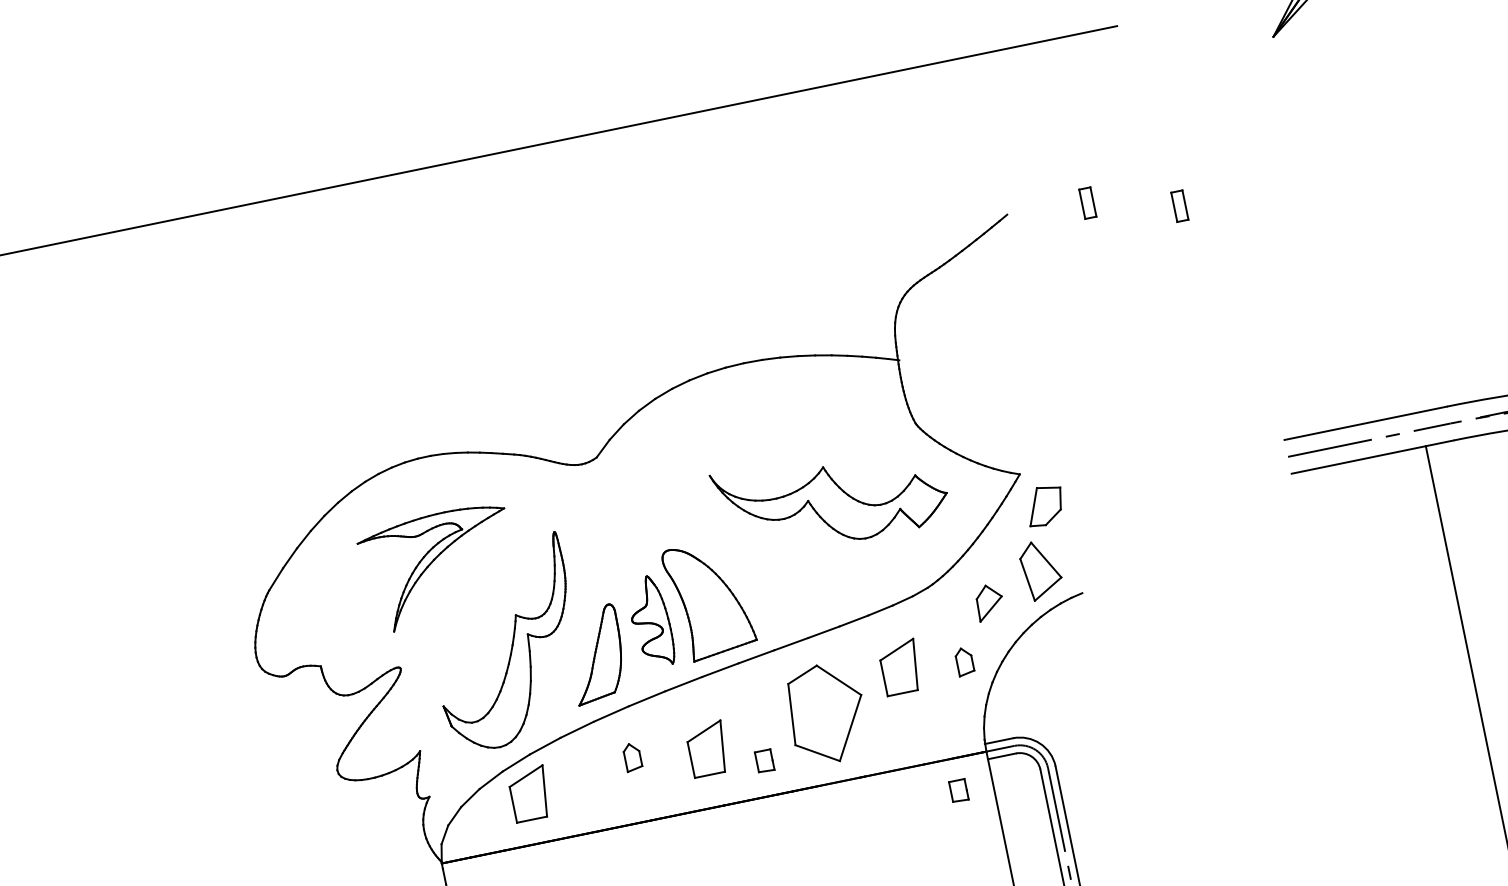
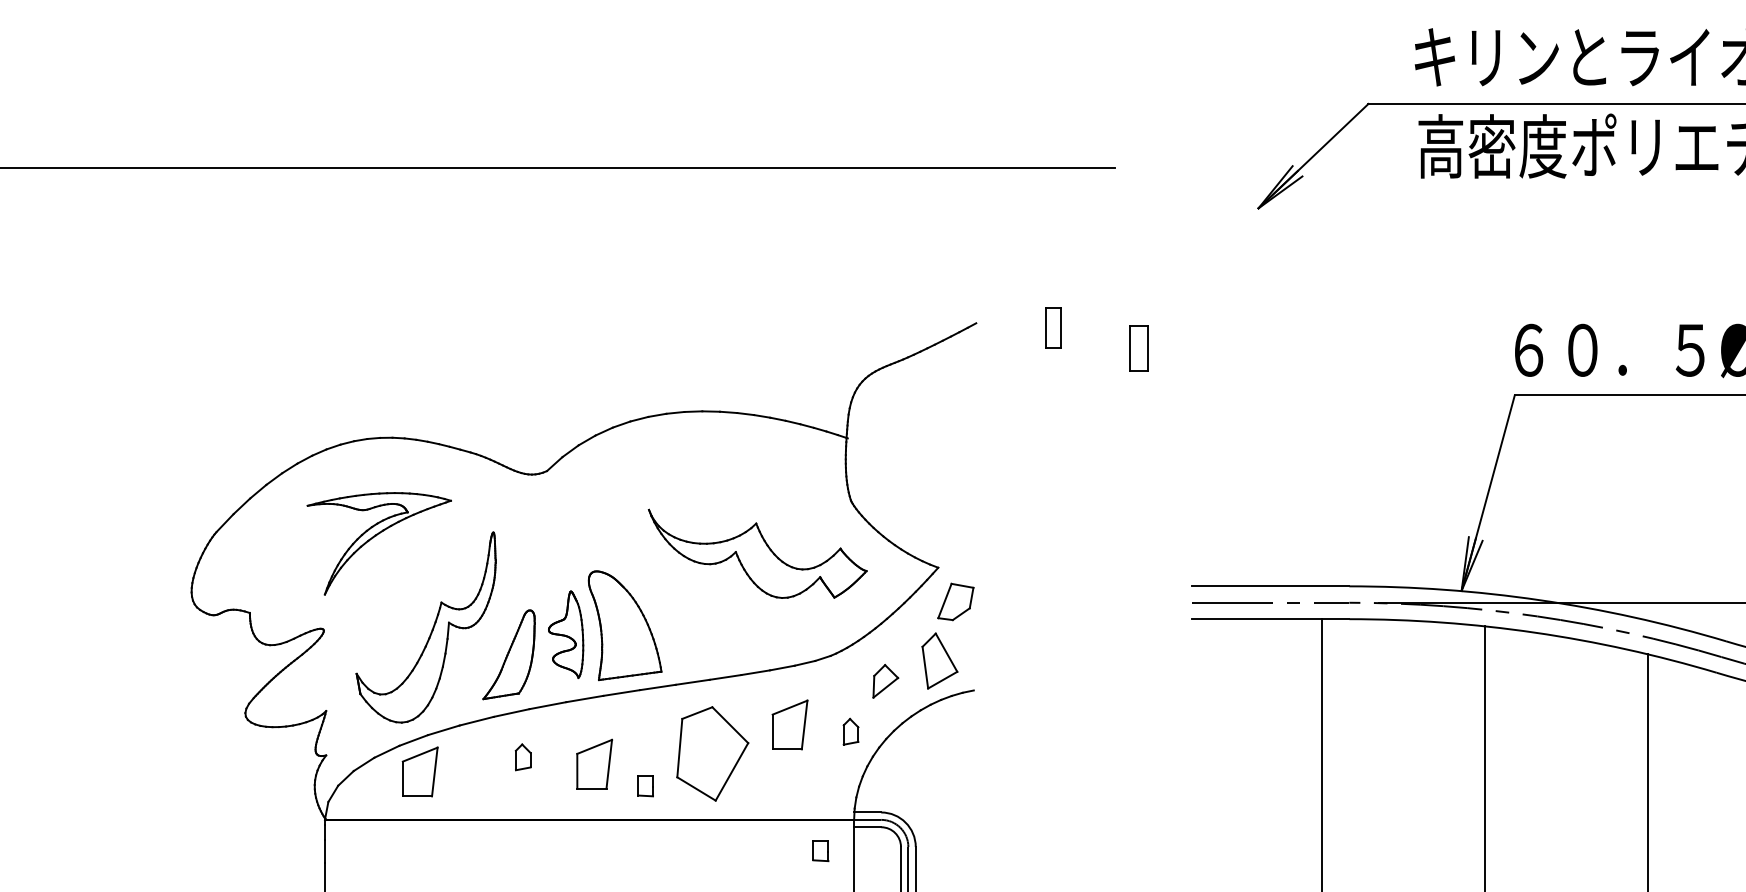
part: (1087, 202) -> (1053, 327), size x1.4
part: (1179, 206) -> (1138, 348), size x1.6

